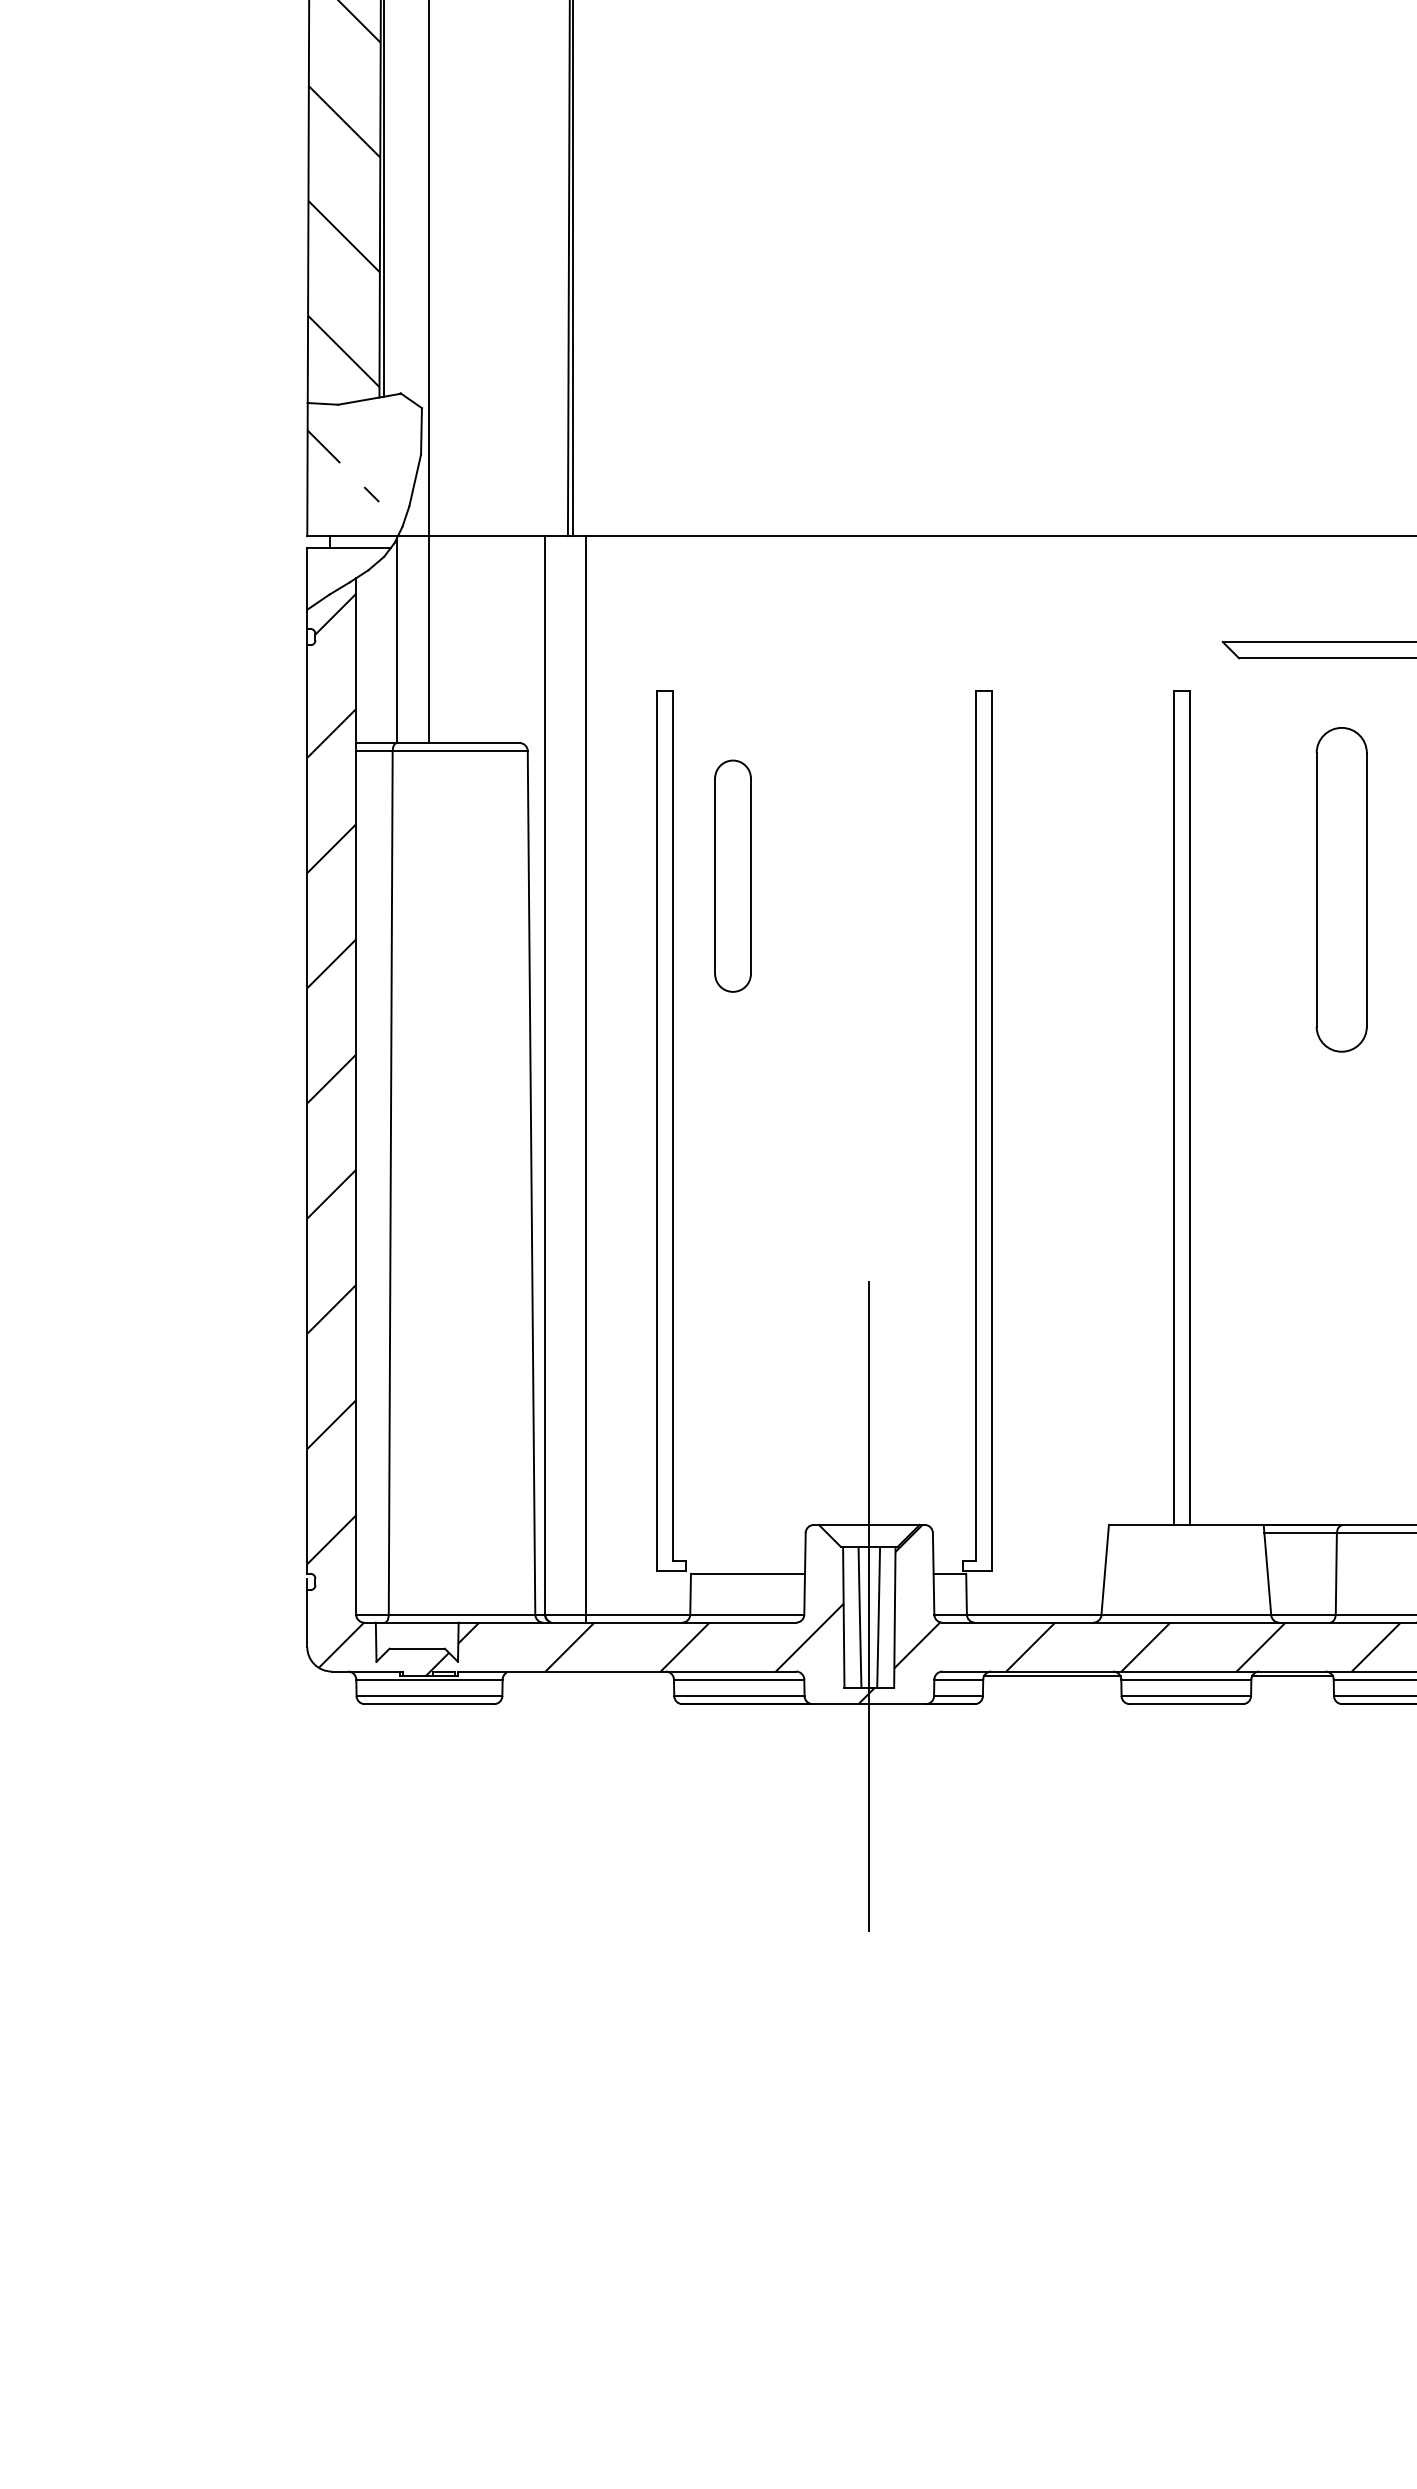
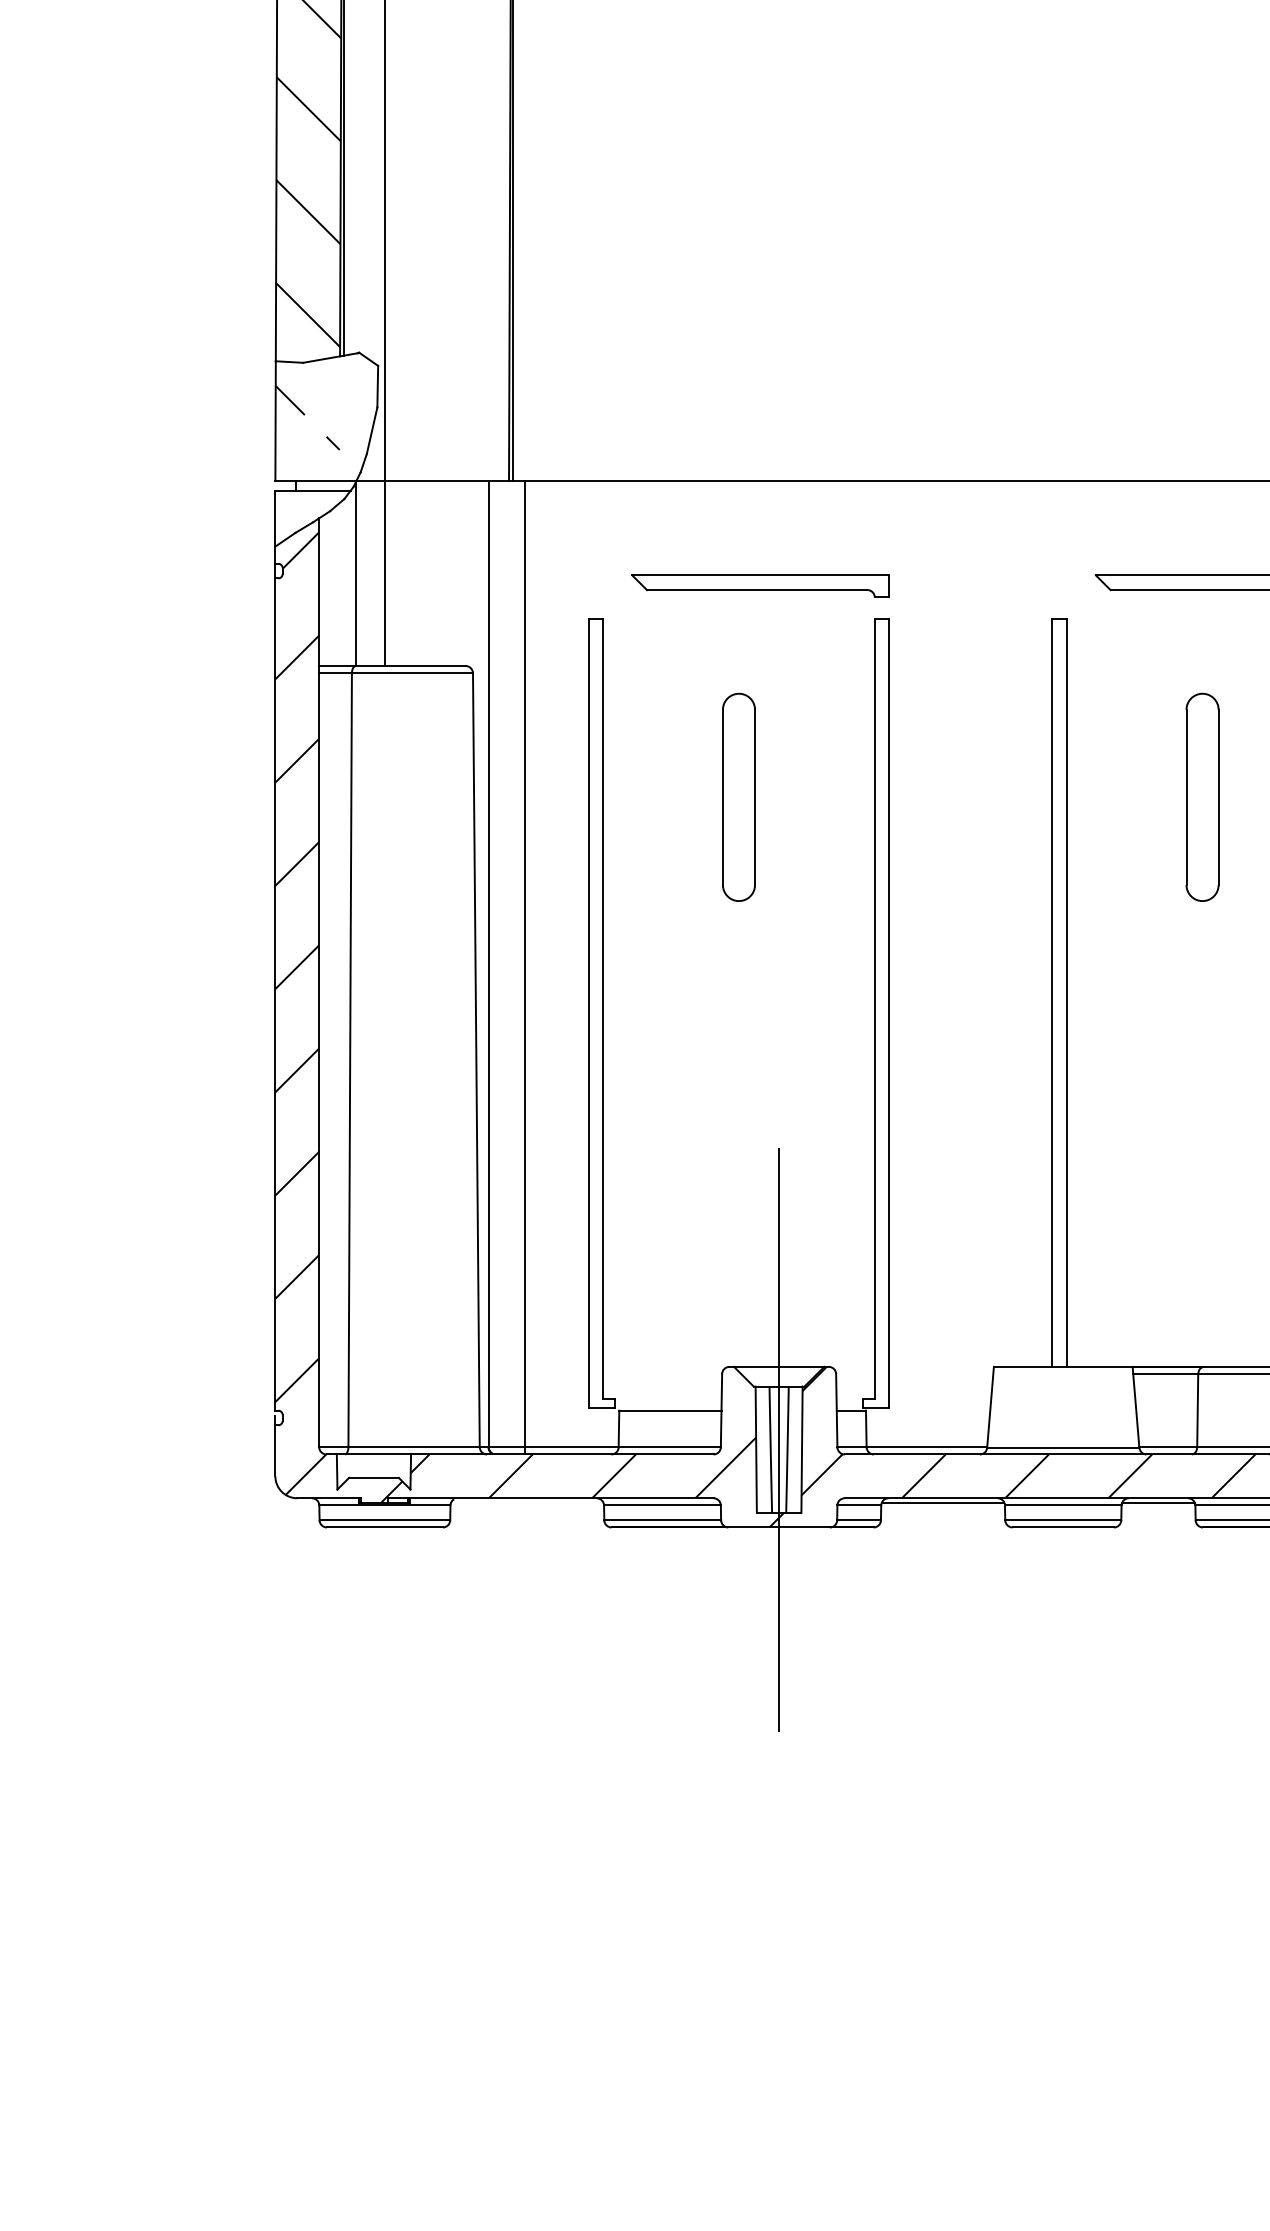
part: (848, 653) -> (760, 585), added
part: (732, 875) -> (738, 796), moved
part: (1341, 888) -> (1202, 796), size x0.71

